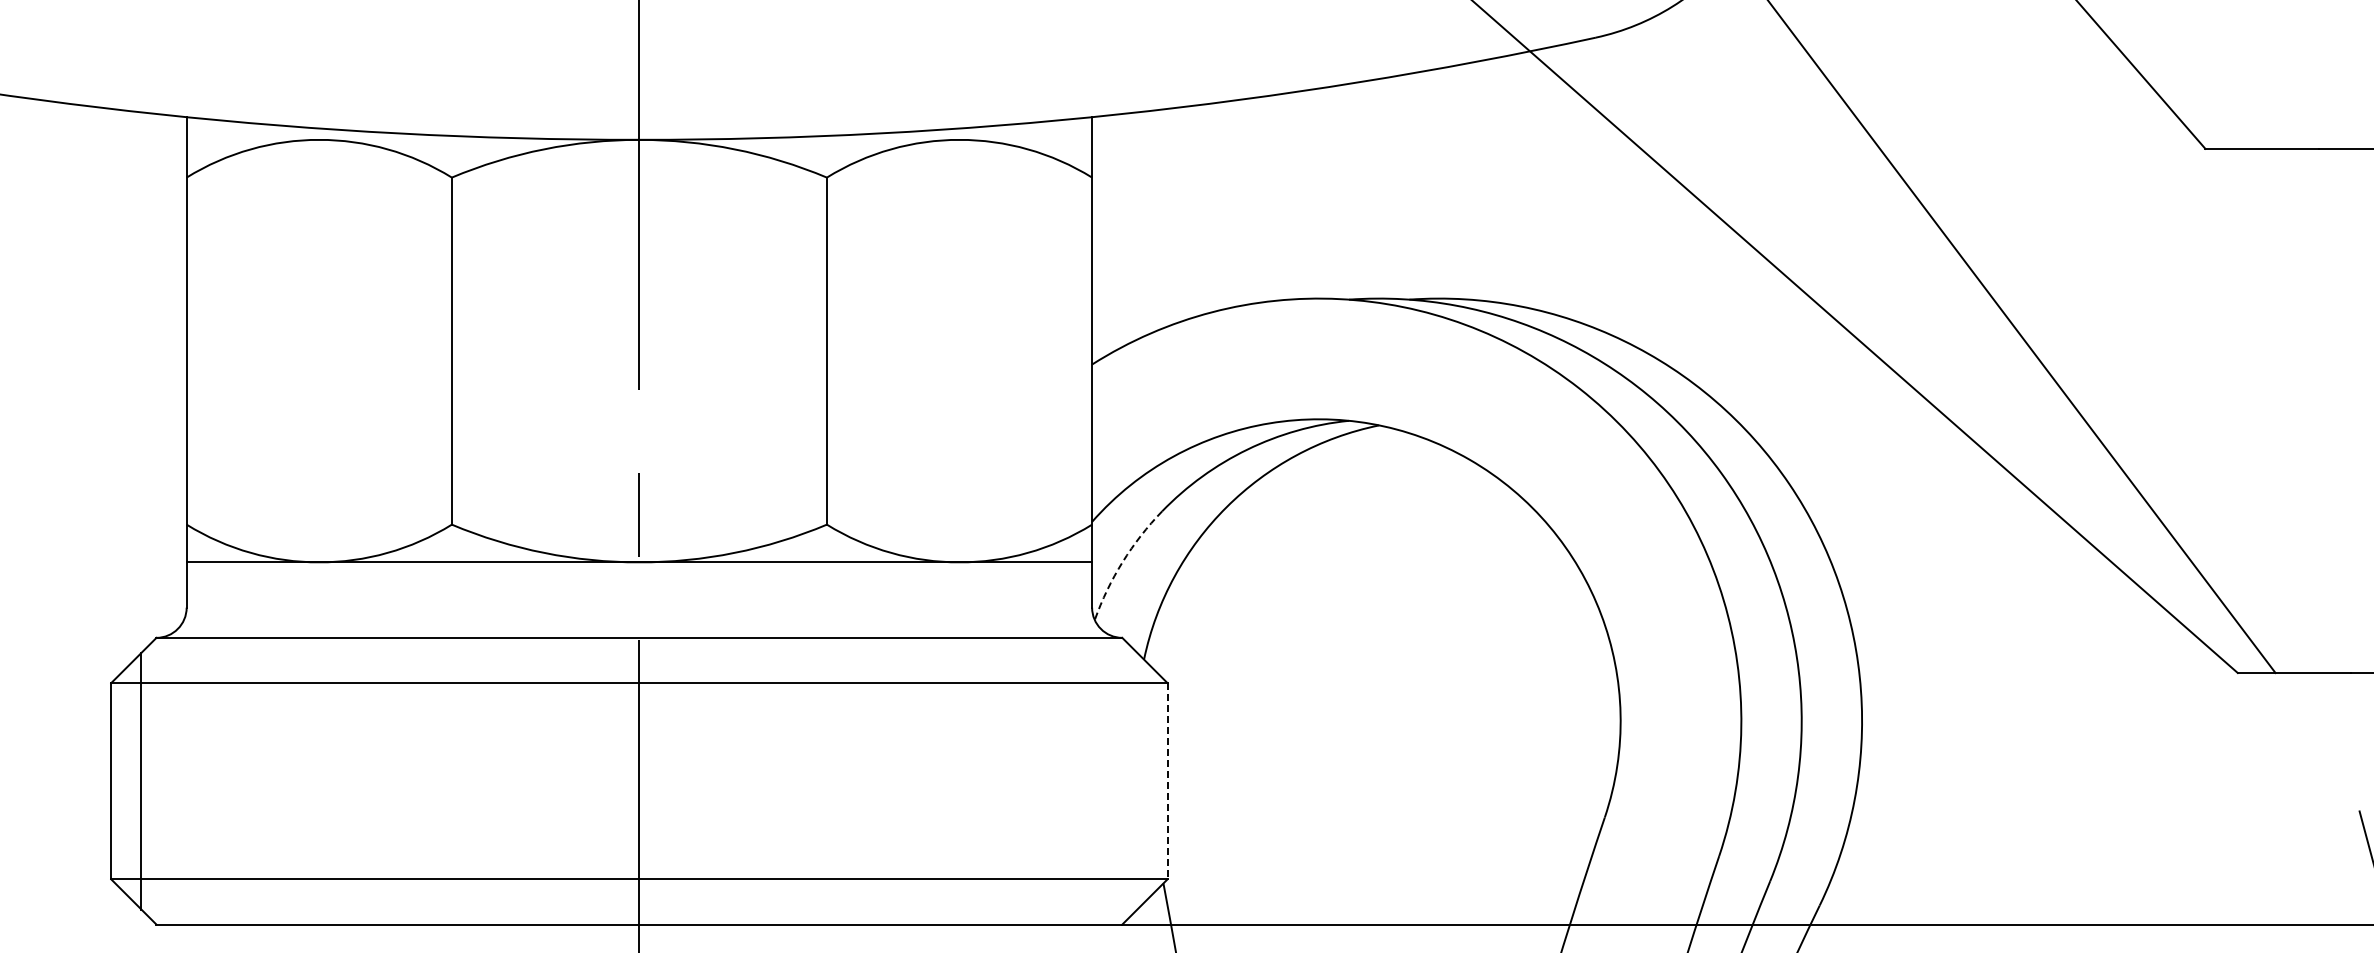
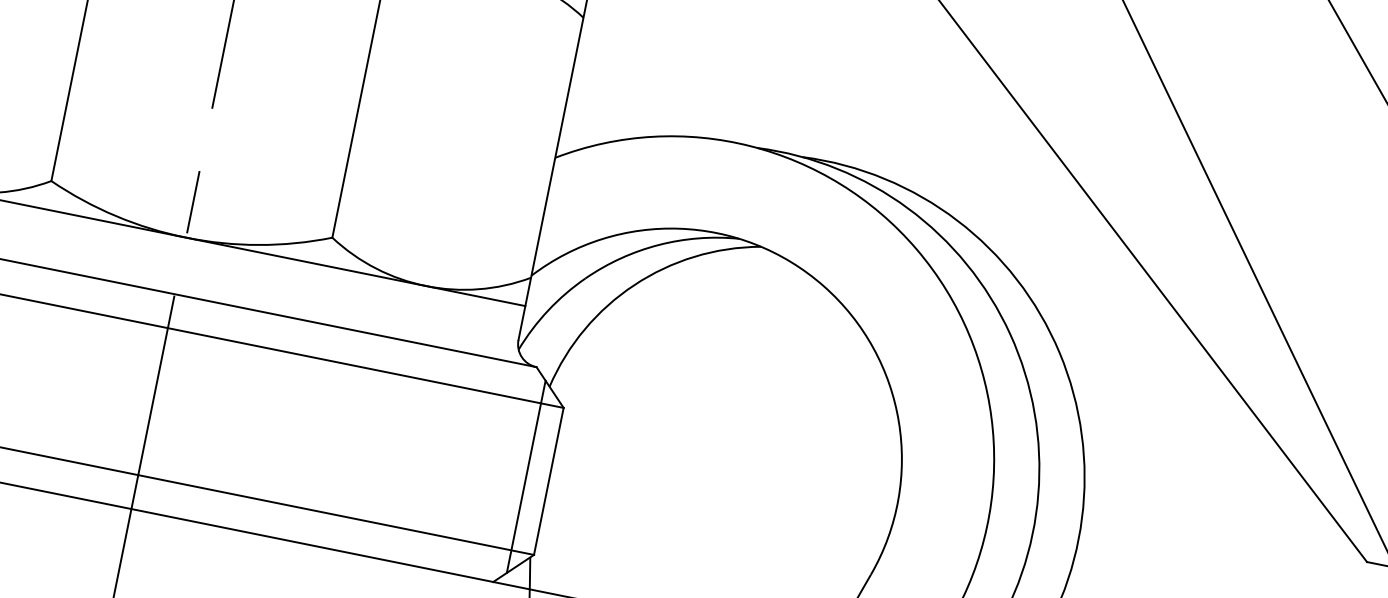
arc: (1122, 562) -> (548, 310), dashed -> solid
line: (1137, 780) -> (526, 476), added
line: (1167, 781) -> (548, 481), dashed -> solid

